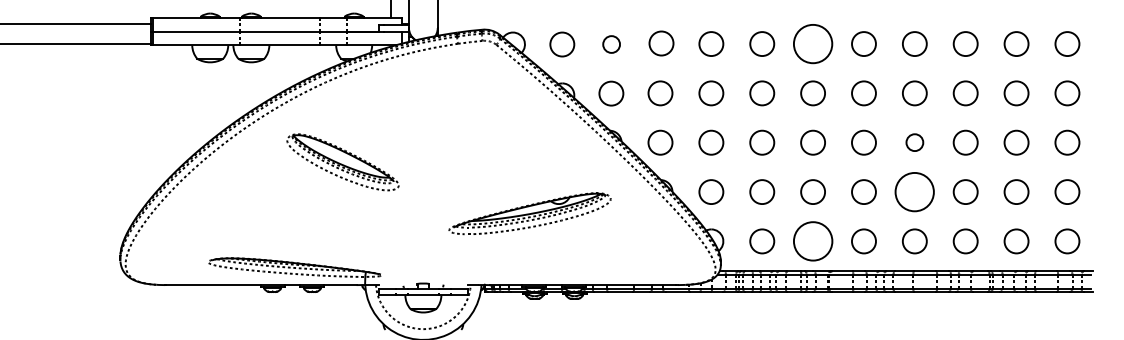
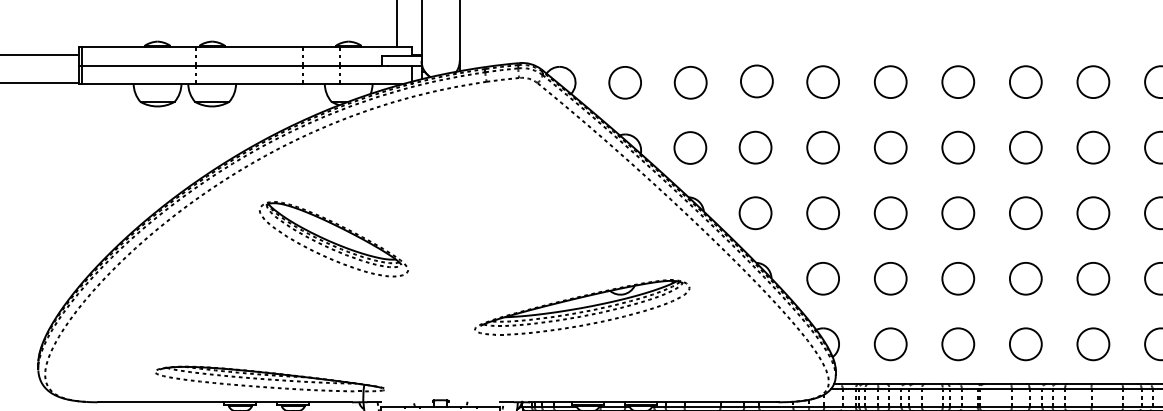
circle: (611, 44) -> (690, 82), size x1.43
circle: (813, 44) -> (958, 82), size x0.62
circle: (914, 142) -> (1092, 212), size x1.43
circle: (914, 191) -> (1092, 277), size x0.62
circle: (812, 241) -> (957, 344), size x0.62

